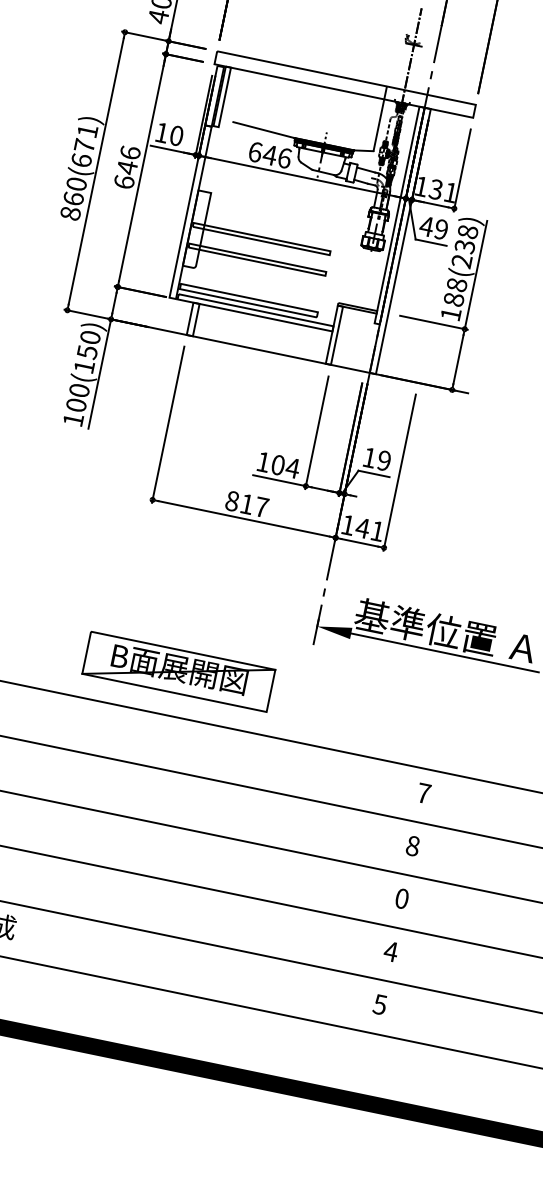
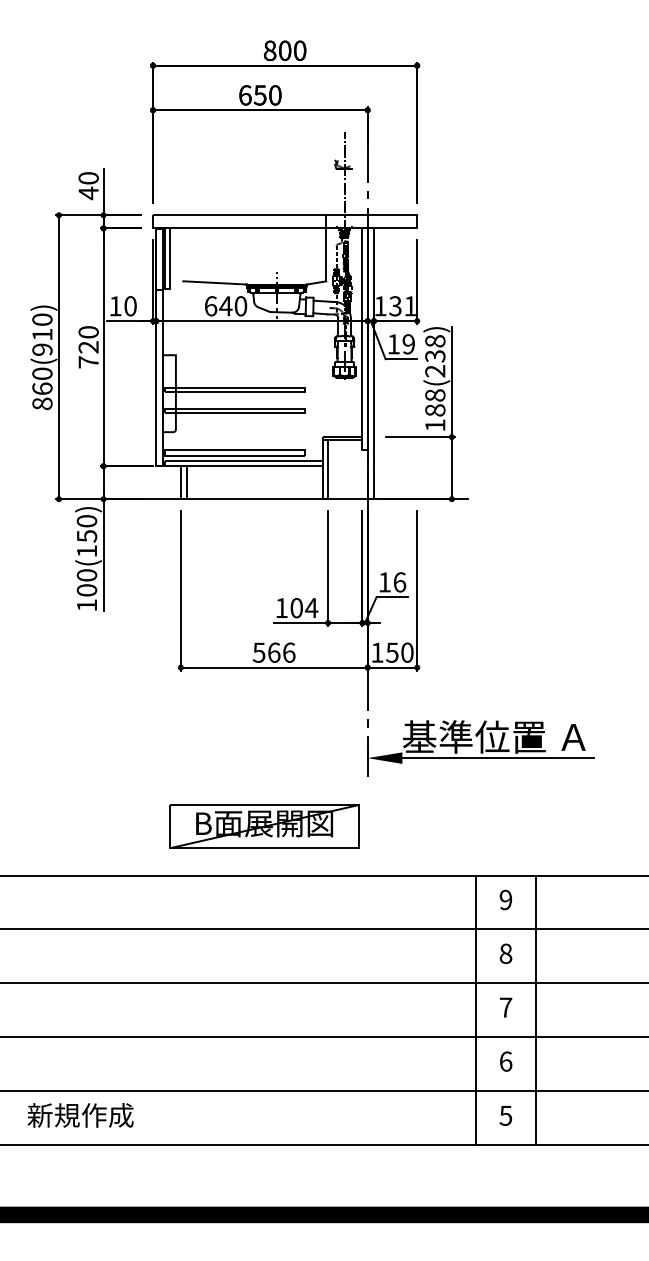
text: (84, 145) -> (42, 334), 860(671) -> 860(910)
text: (284, 158) -> (240, 306), 646 -> 640
text: (127, 167) -> (88, 347), 646 -> 720
text: (426, 226) -> (393, 344), 49 -> 19
text: (384, 460) -> (399, 582), 19 -> 16
text: (246, 503) -> (273, 652), 817 -> 566
text: (369, 529) -> (399, 652), 141 -> 150
part: (179, 671) -> (264, 826), moved
text: (423, 792) -> (505, 899), 7 -> 9
line: (372, 895) -> (476, 1010), added
text: (402, 898) -> (506, 1007), 0 -> 7
line: (430, 907) -> (535, 1010), added
text: (390, 951) -> (505, 1061), 4 -> 6

